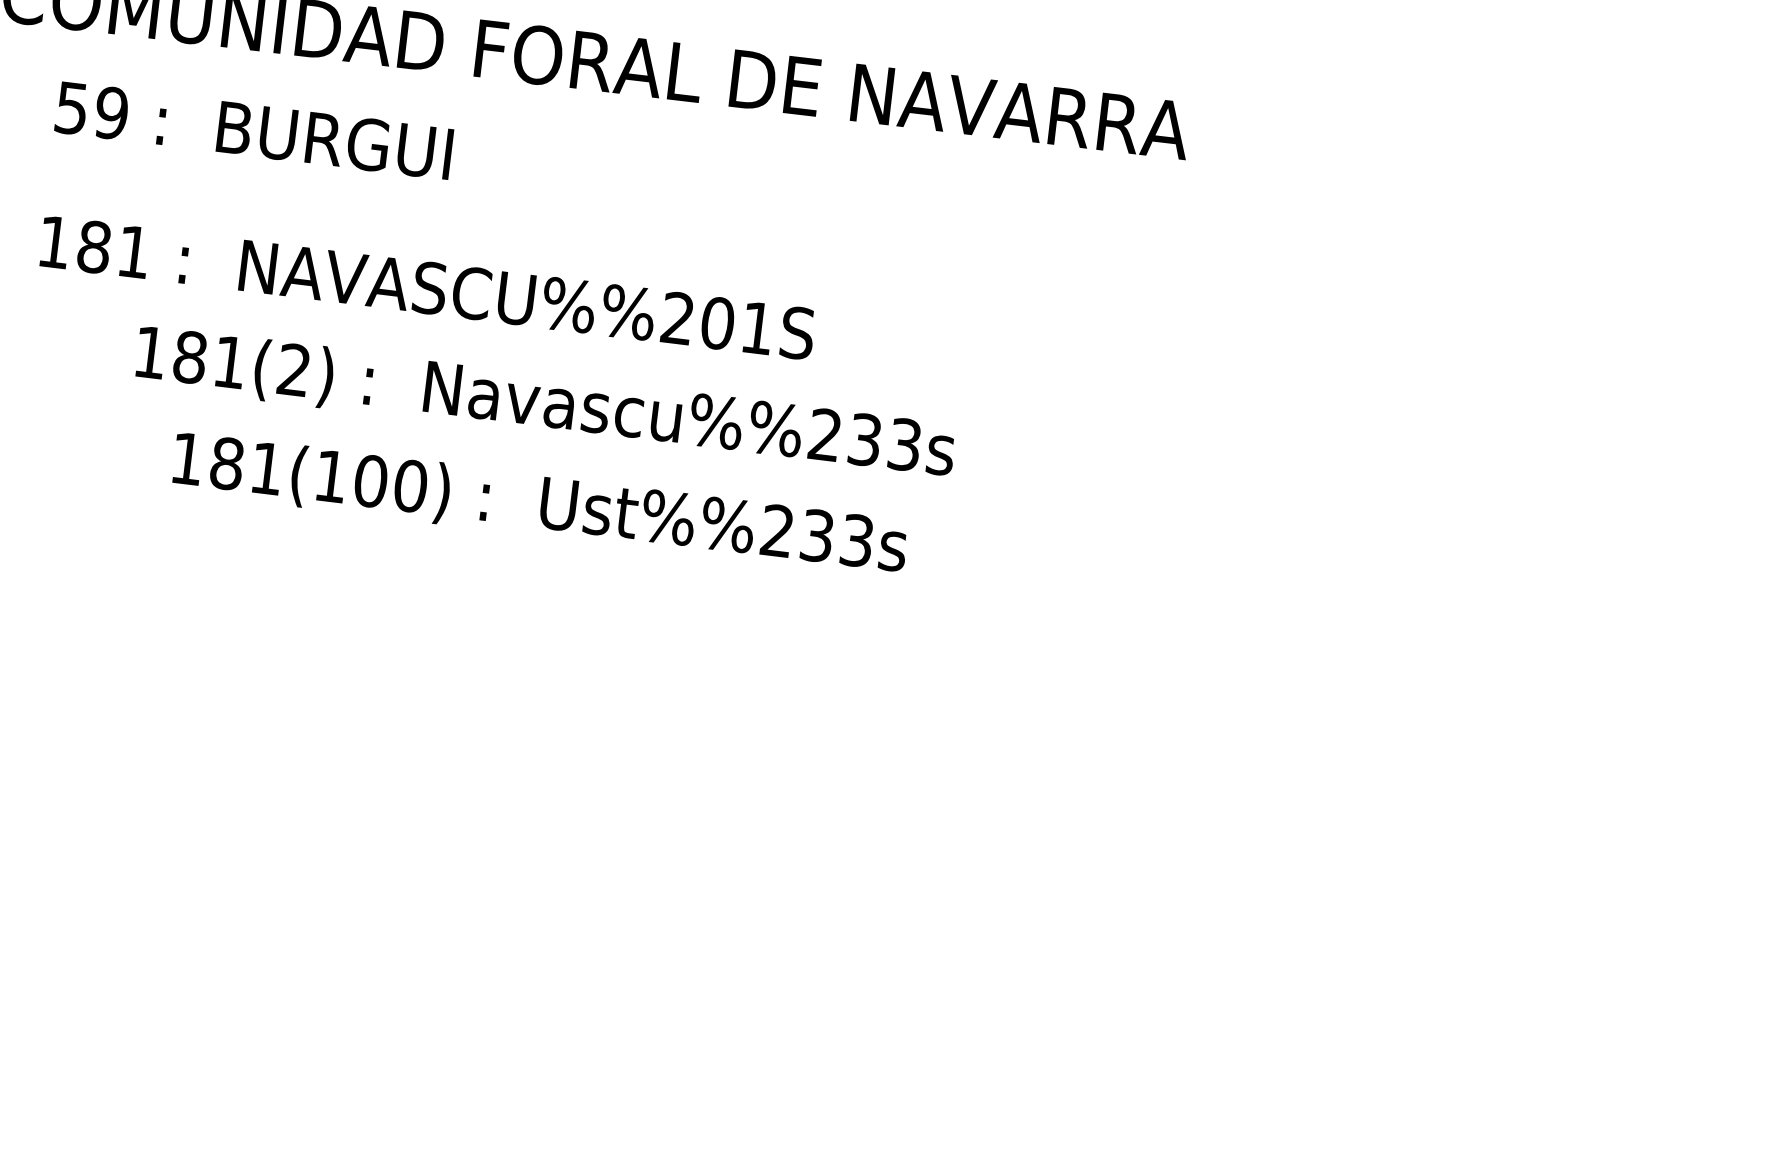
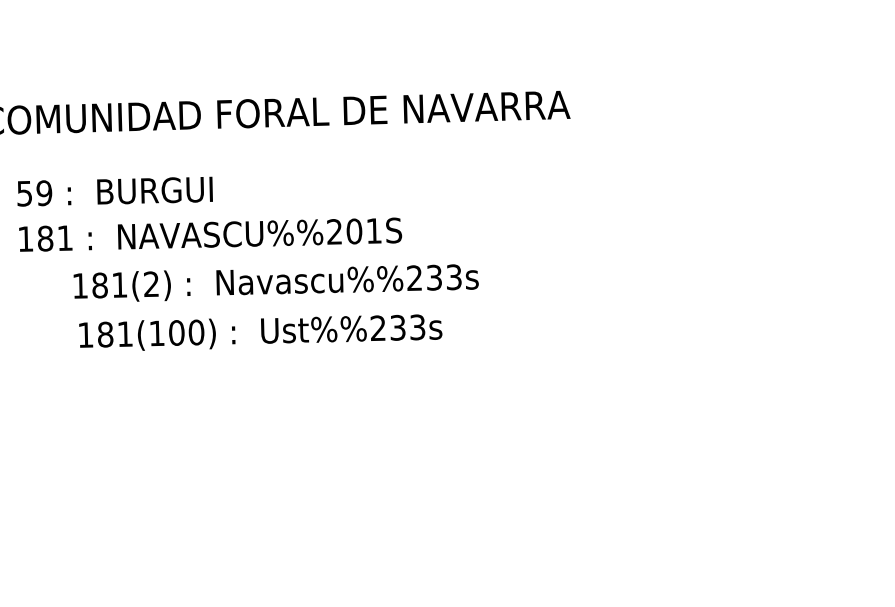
text: (253, 130) -> (114, 191), moved
text: (539, 504) -> (260, 332), moved

